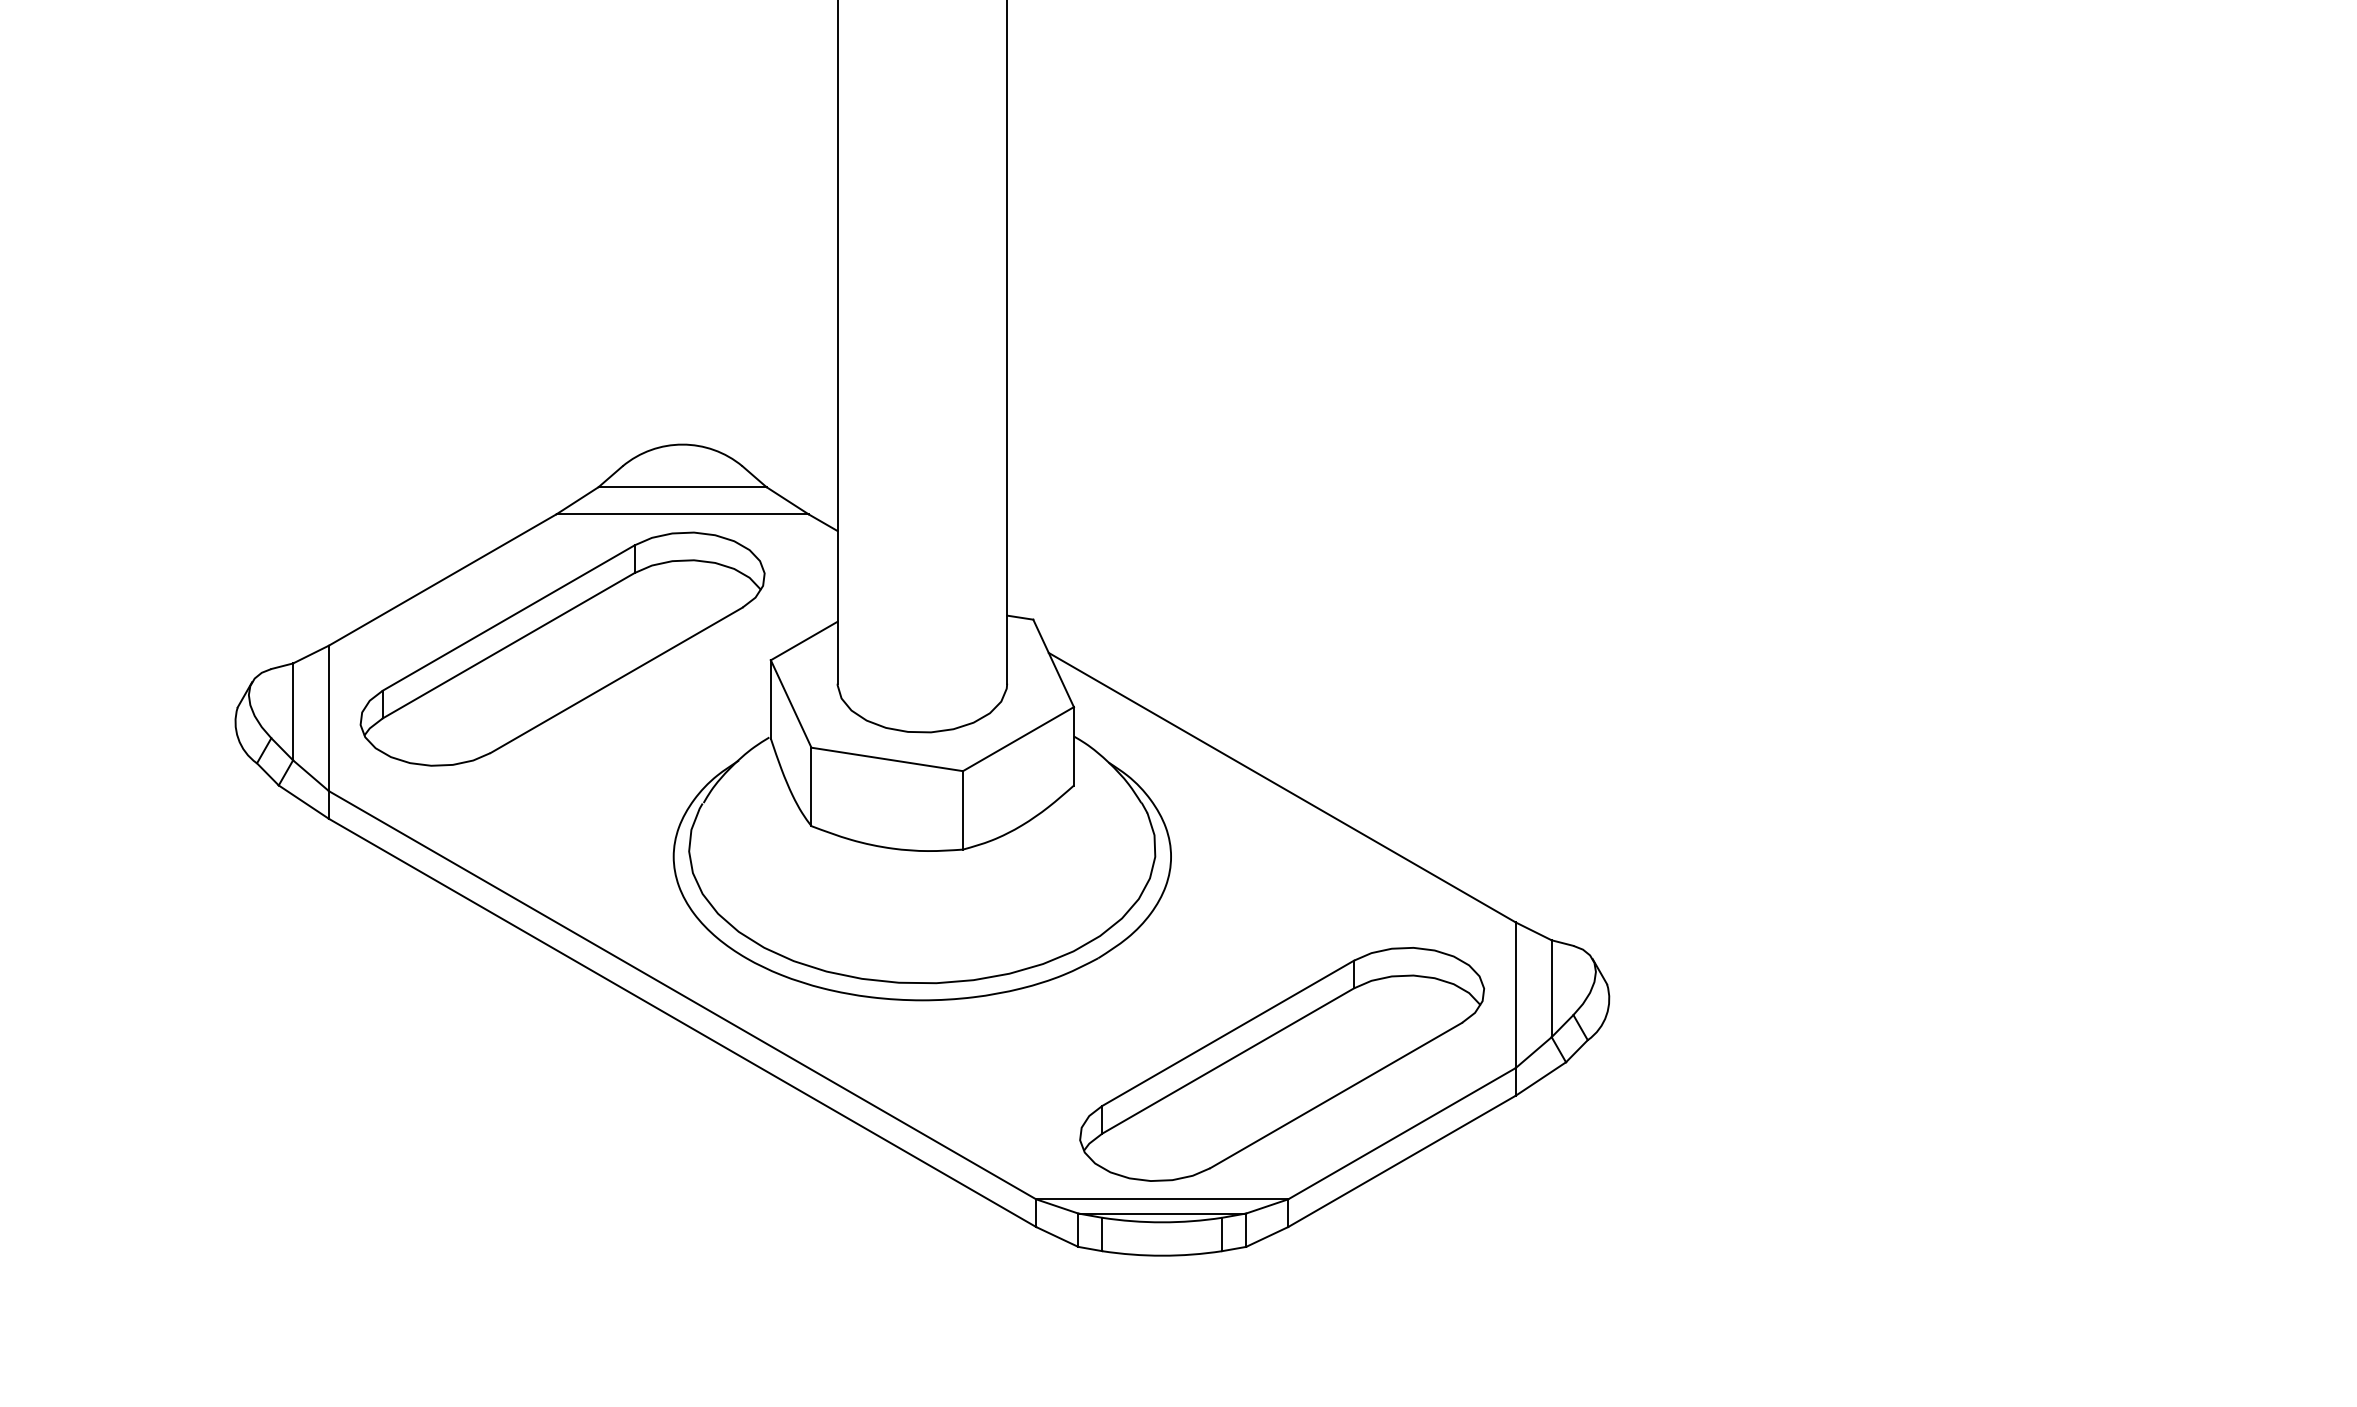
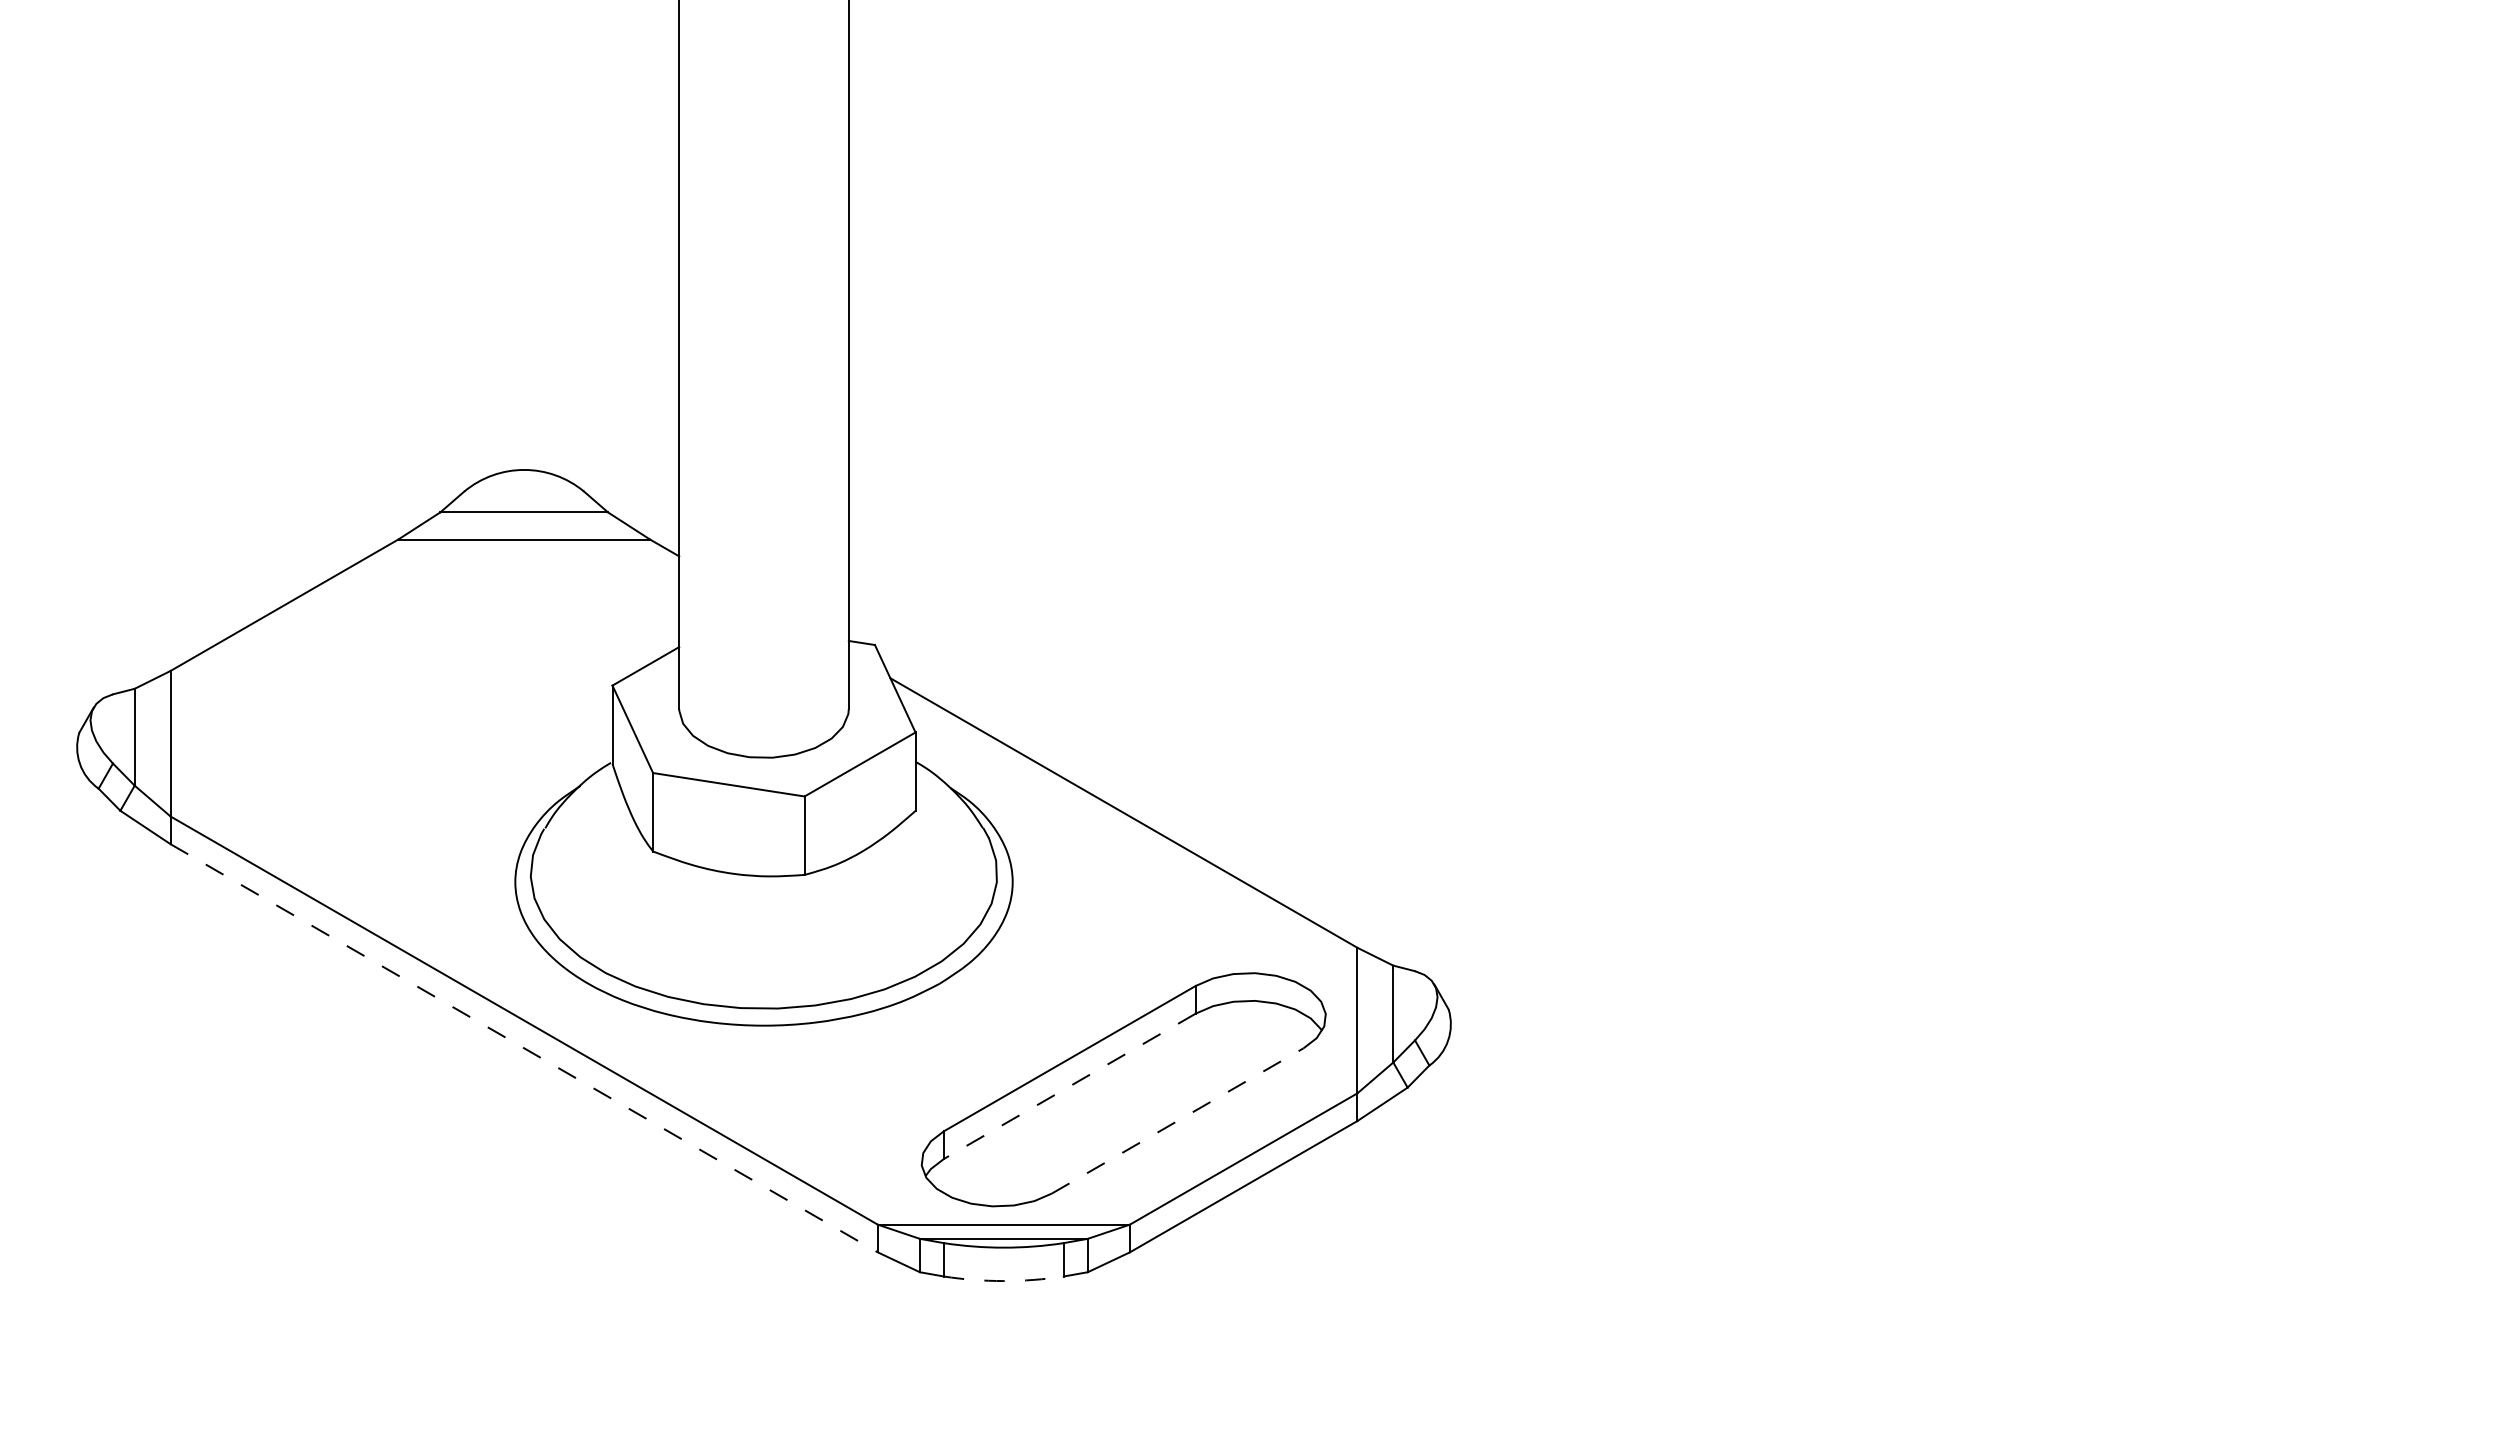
part: (562, 649) -> (404, 674), removed
line: (682, 1023) -> (524, 1048), solid -> dashed
line: (1227, 1061) -> (1069, 1086), solid -> dashed
line: (1336, 1095) -> (1178, 1120), solid -> dashed
arc: (1161, 1256) -> (1003, 1281), solid -> dashed

